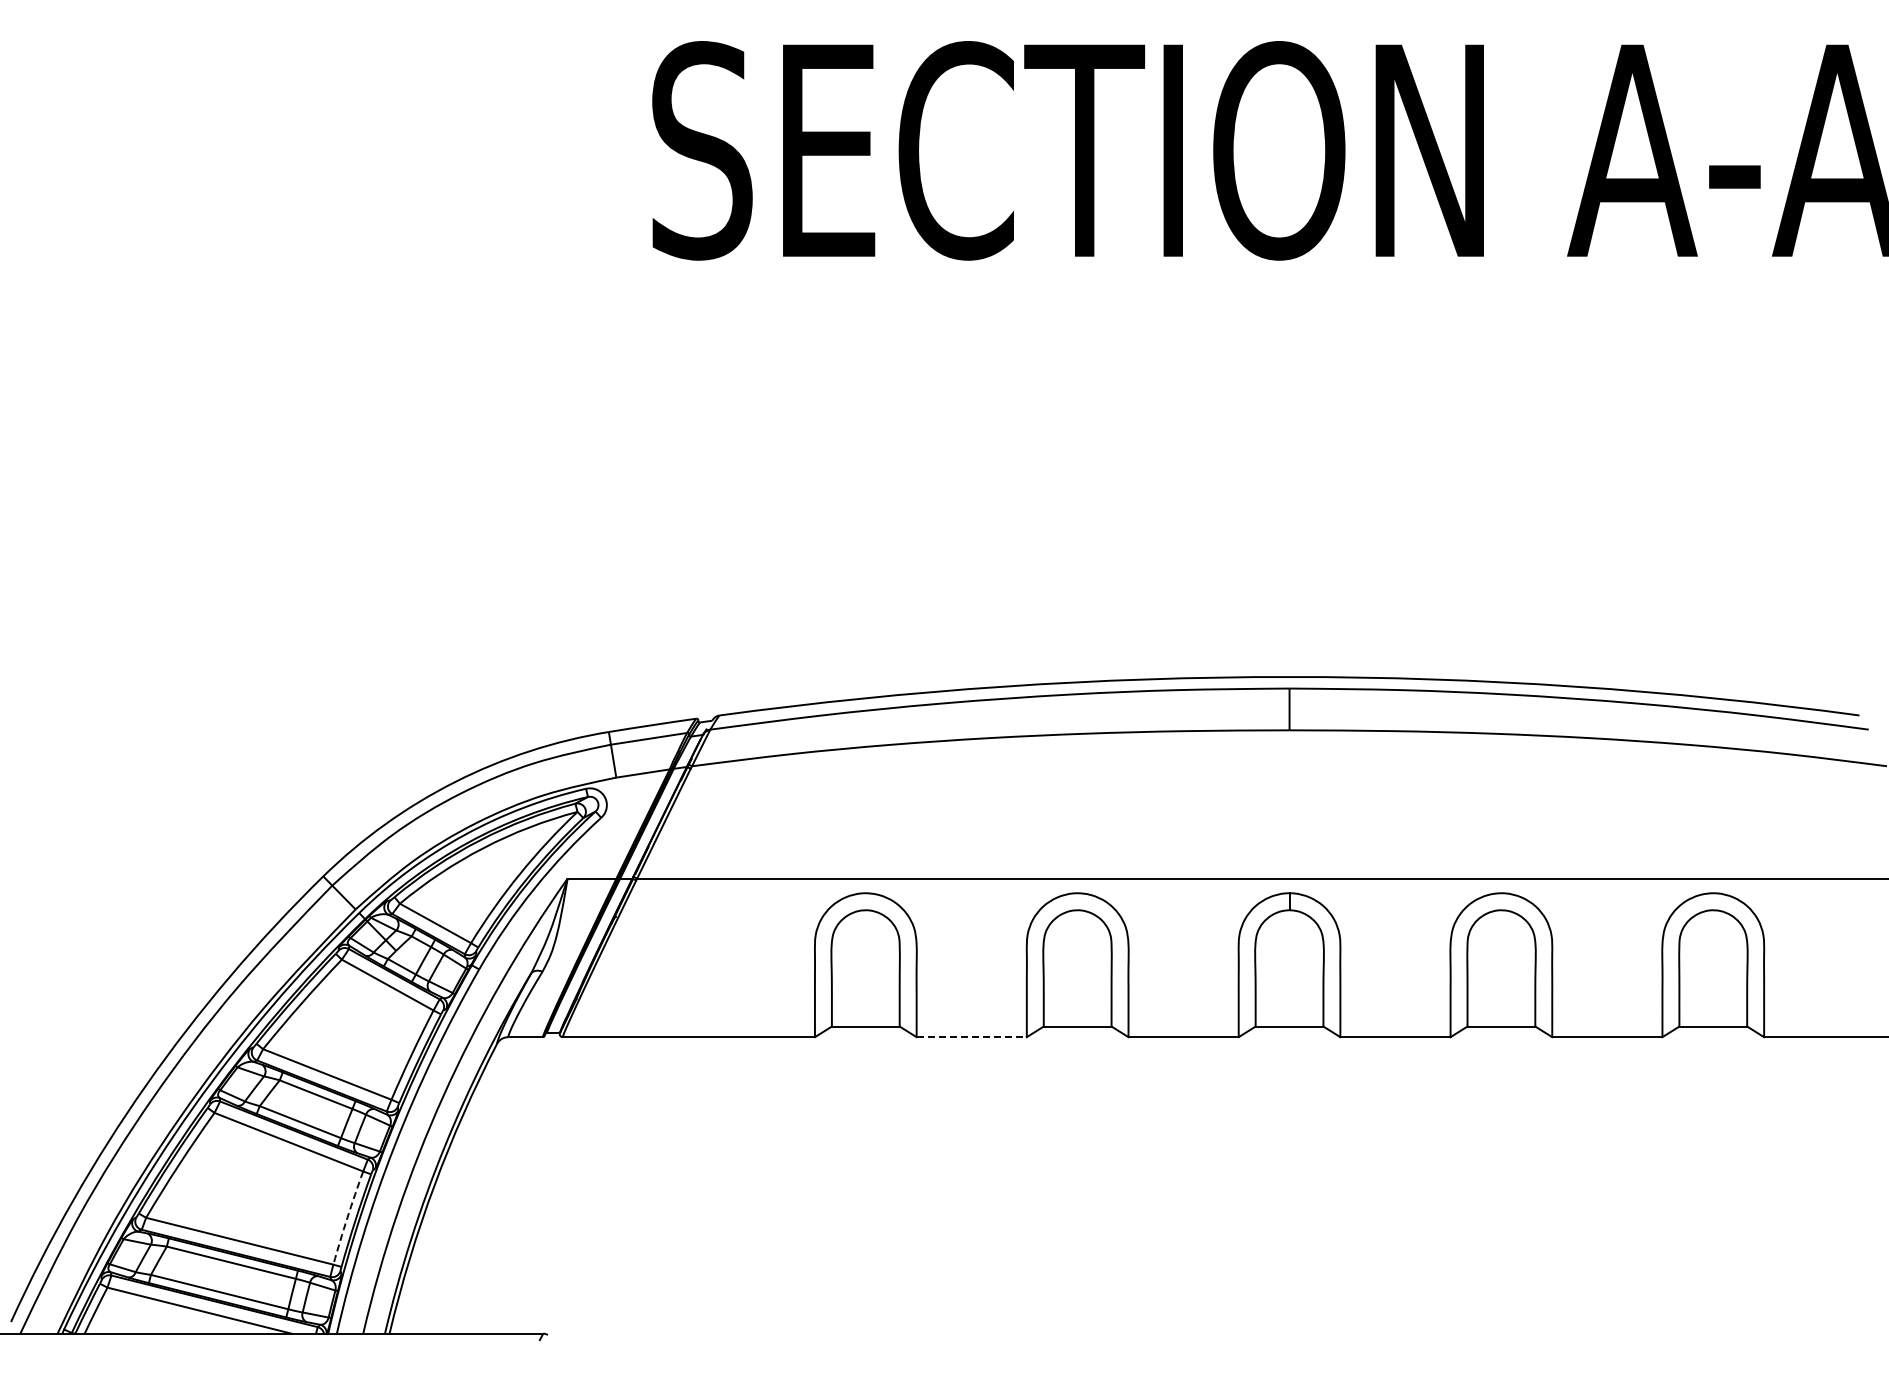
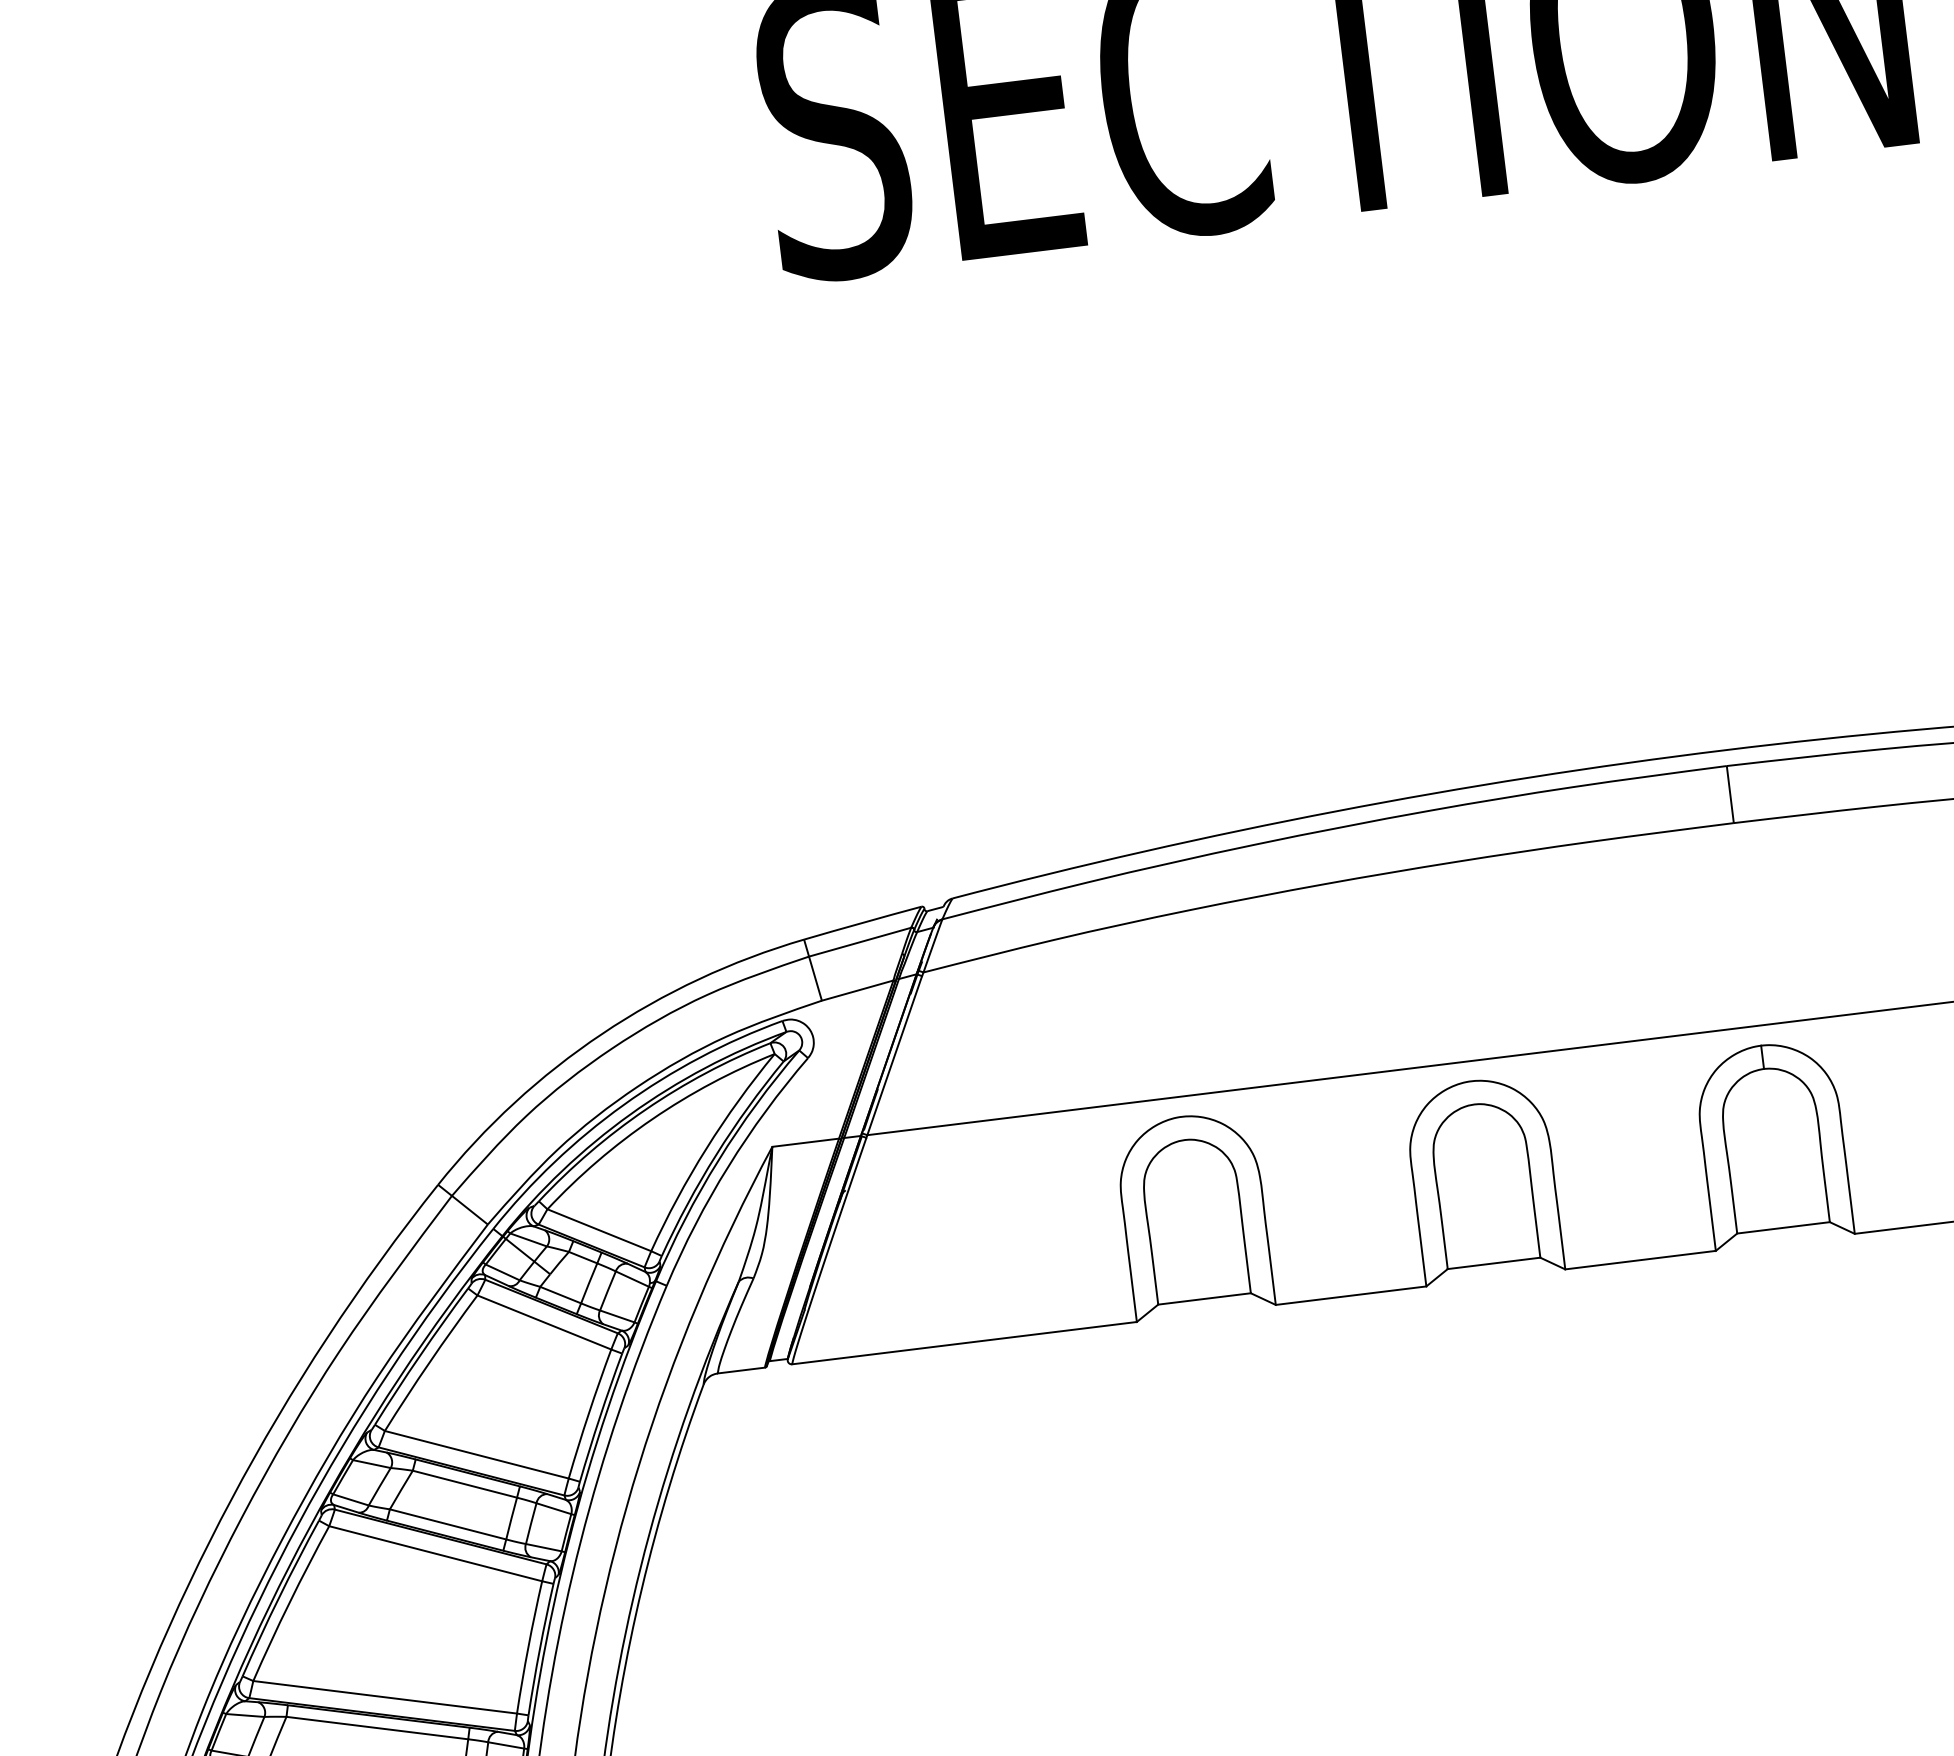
line: (972, 1037) -> (1352, 1296), dashed -> solid
arc: (347, 1217) -> (528, 1646), dashed -> solid

